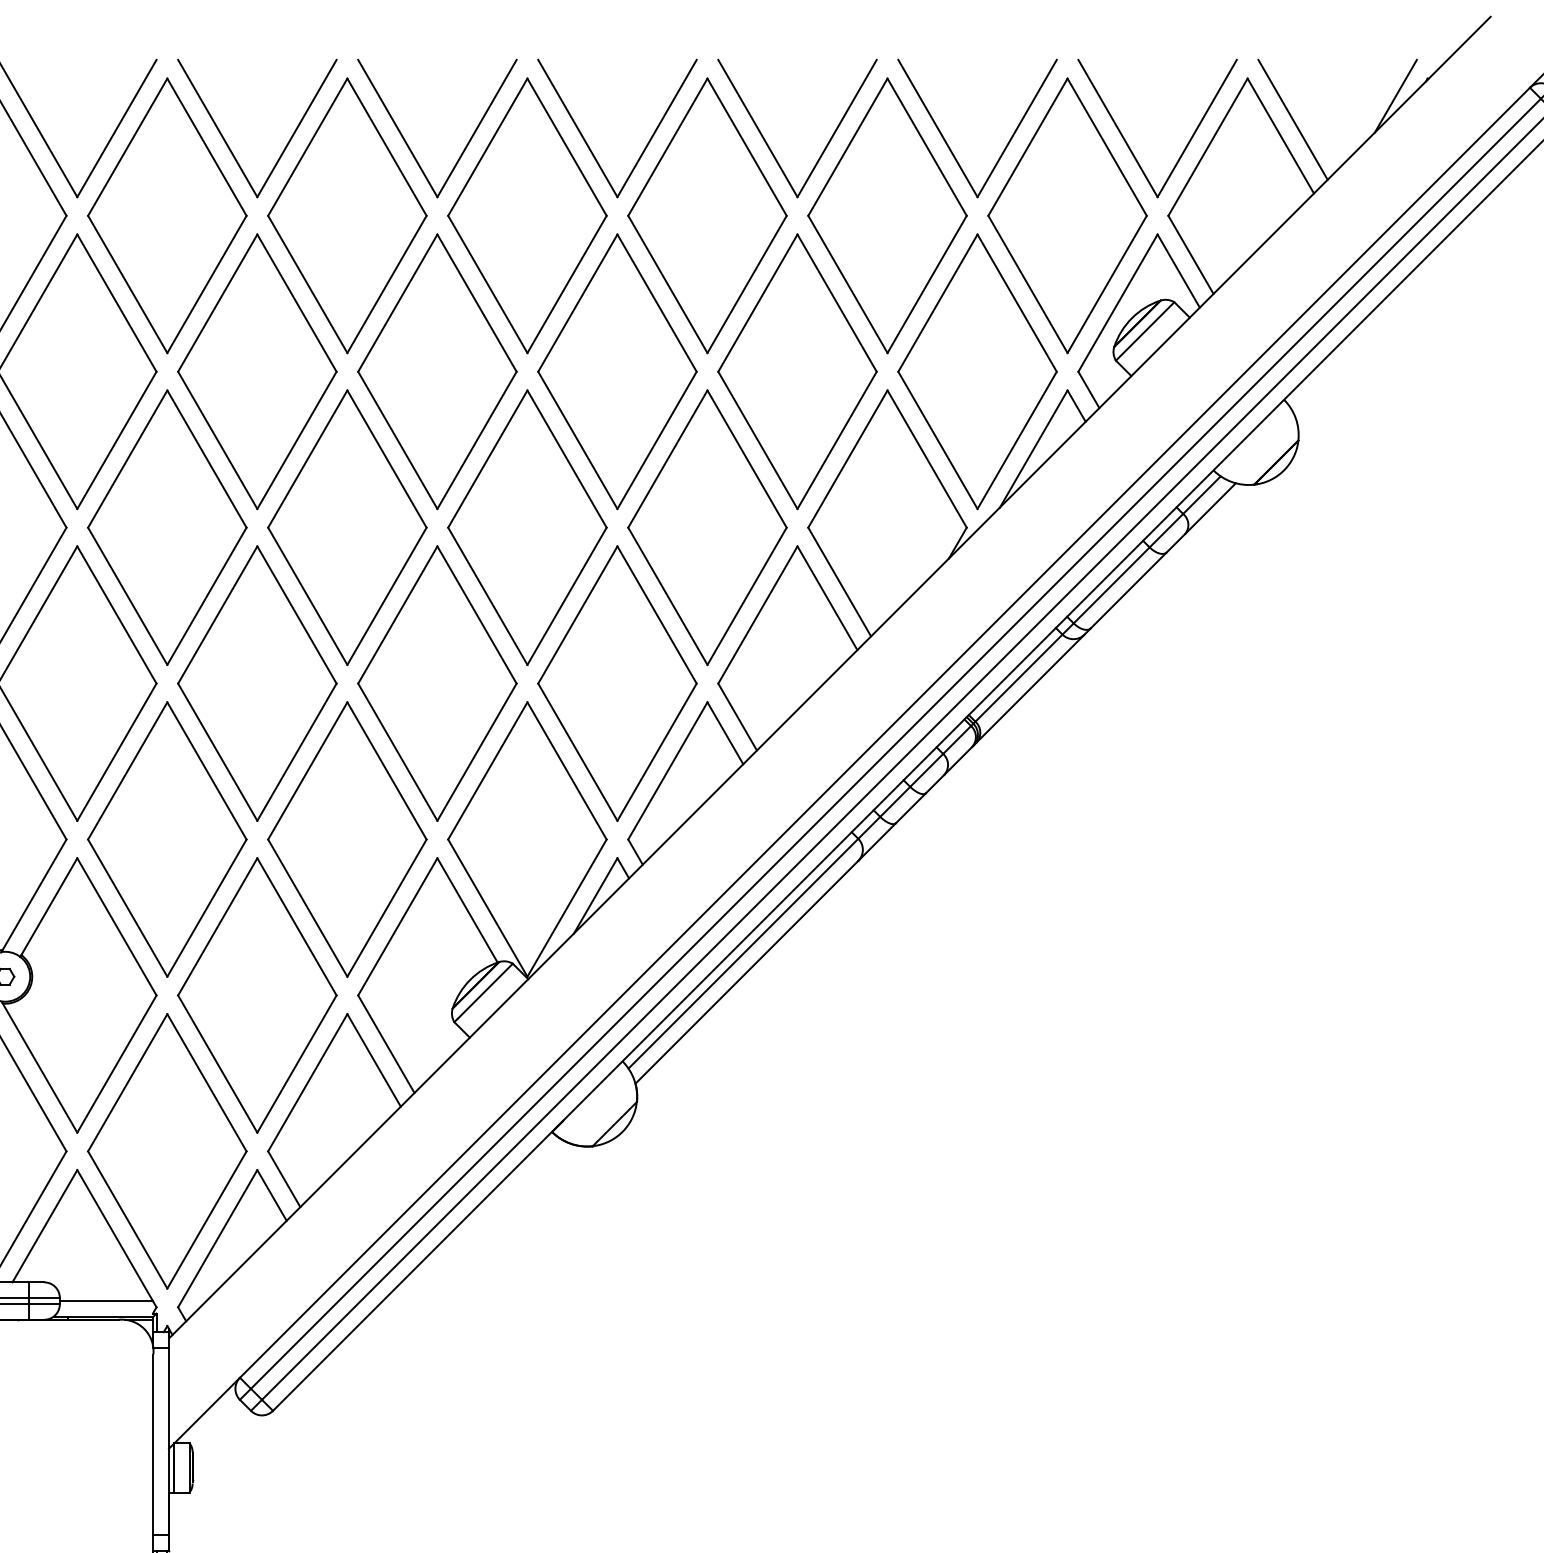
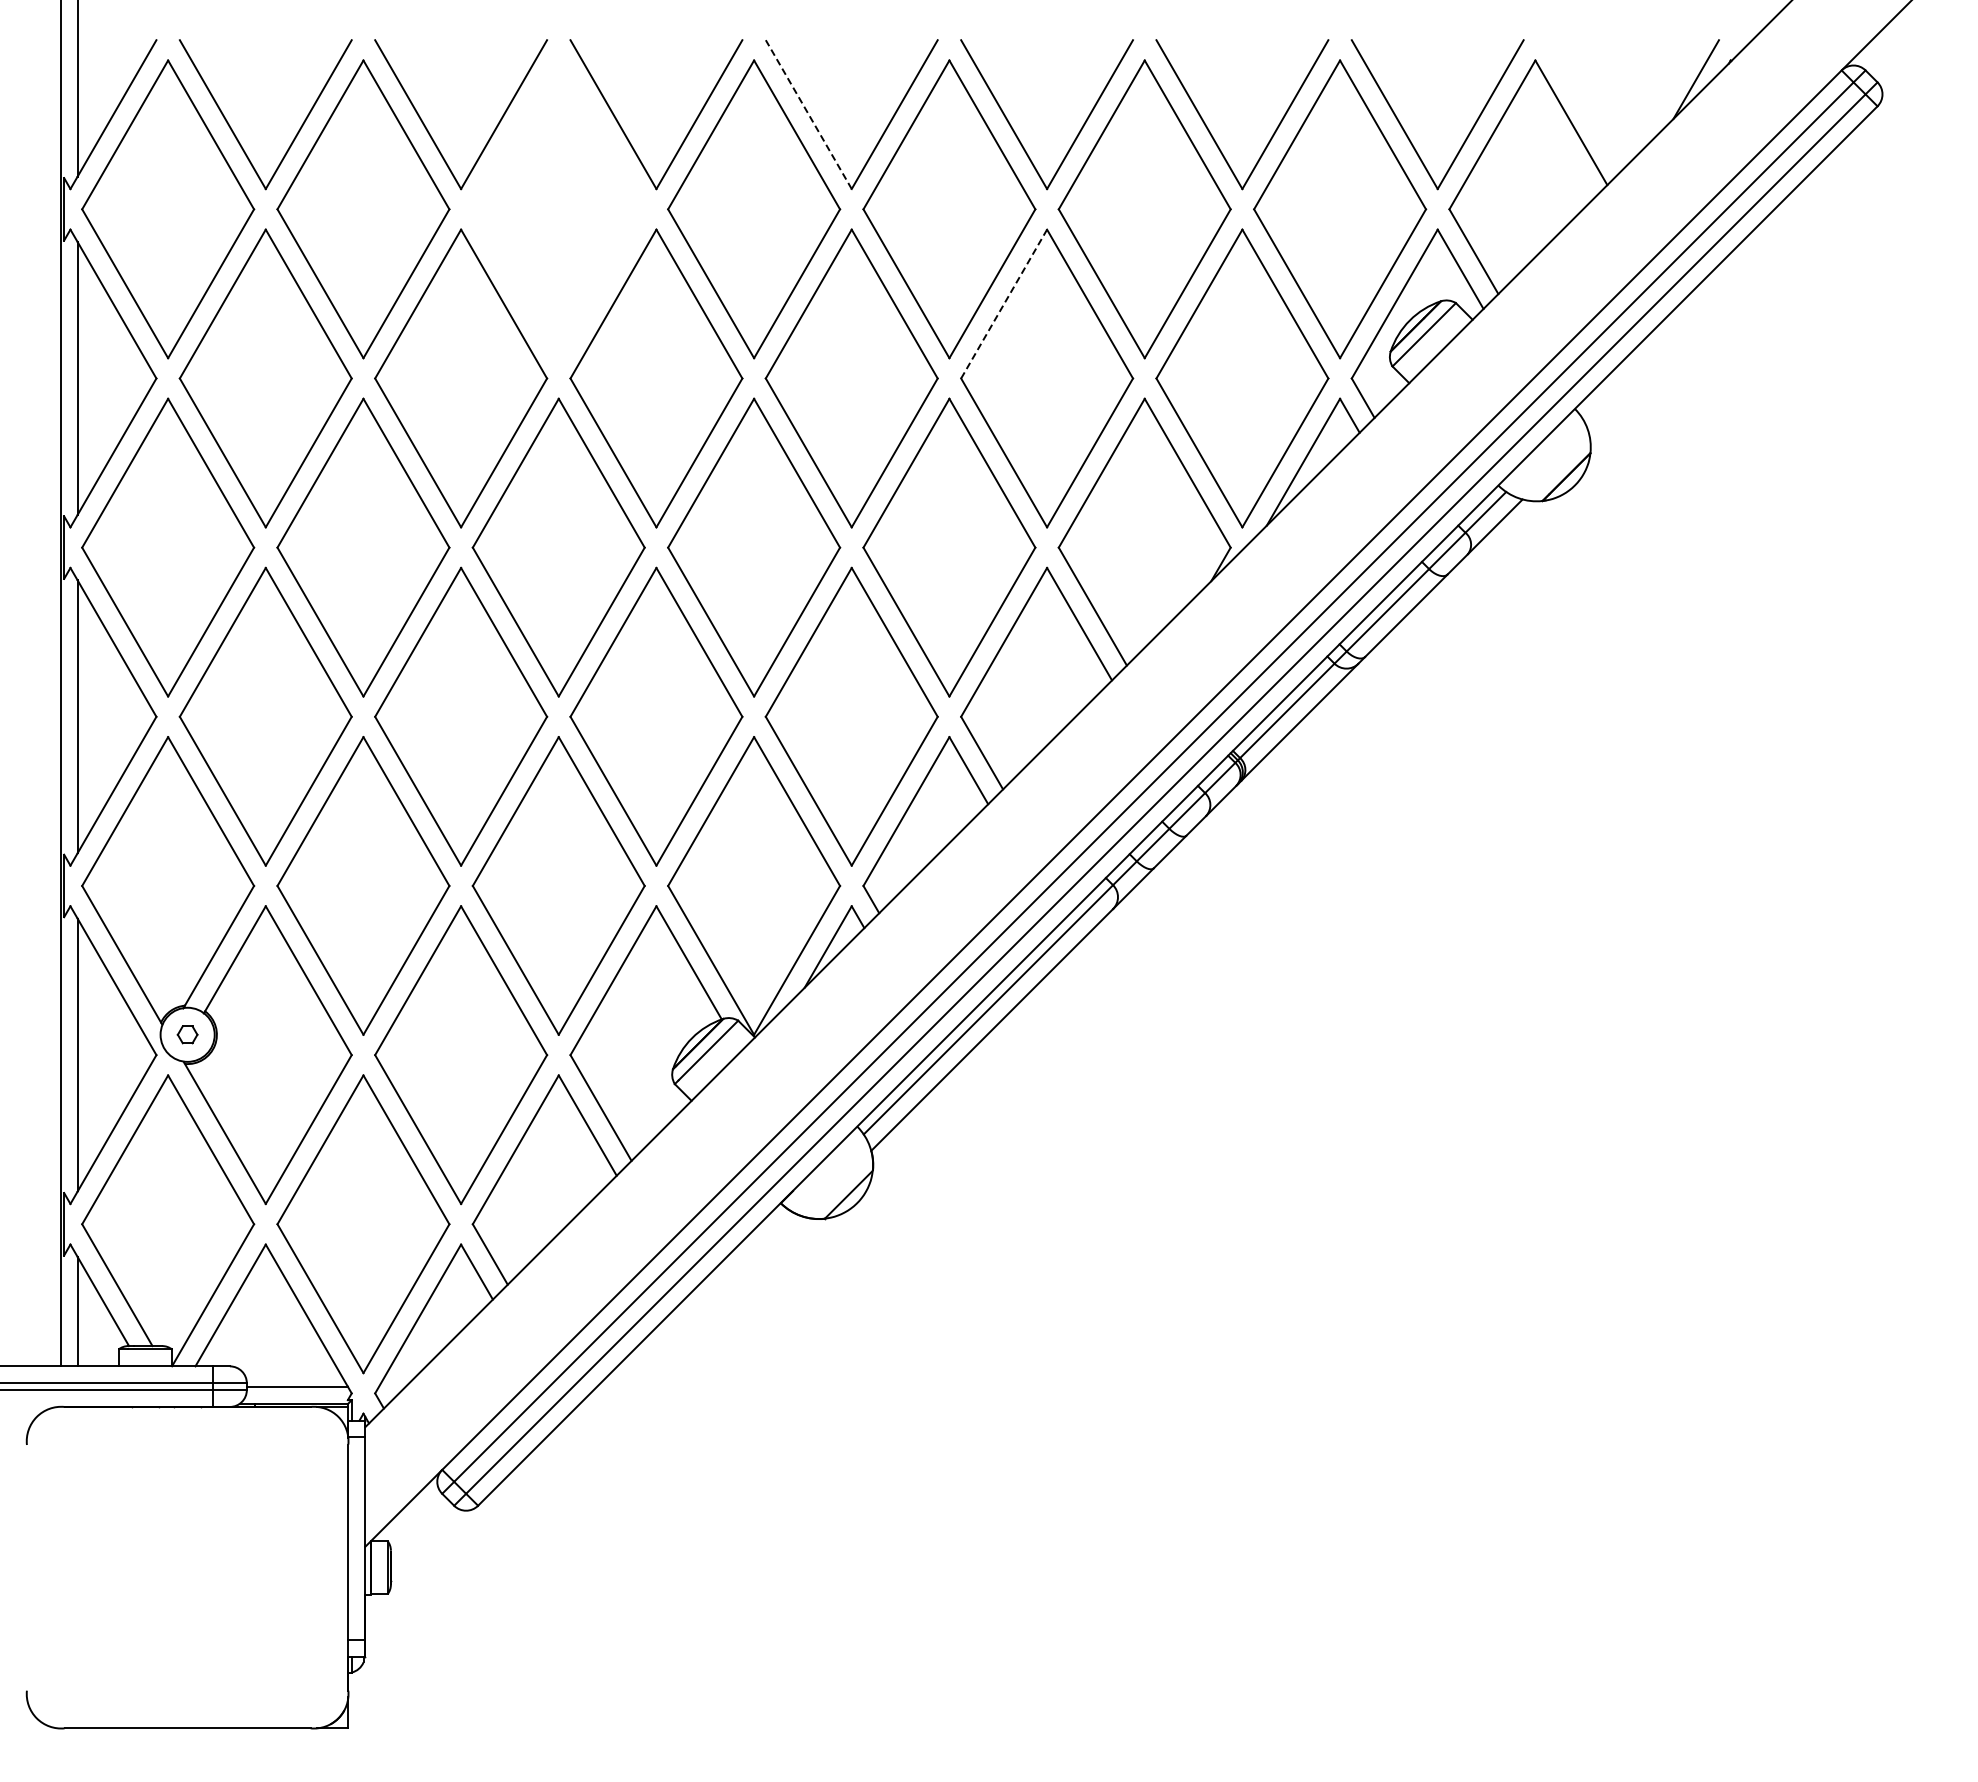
line: (1292, 120) -> (1584, 105), removed
line: (577, 128) -> (808, 114), solid -> dashed
part: (347, 215) -> (558, 209), removed
line: (758, 303) -> (1004, 304), solid -> dashed

